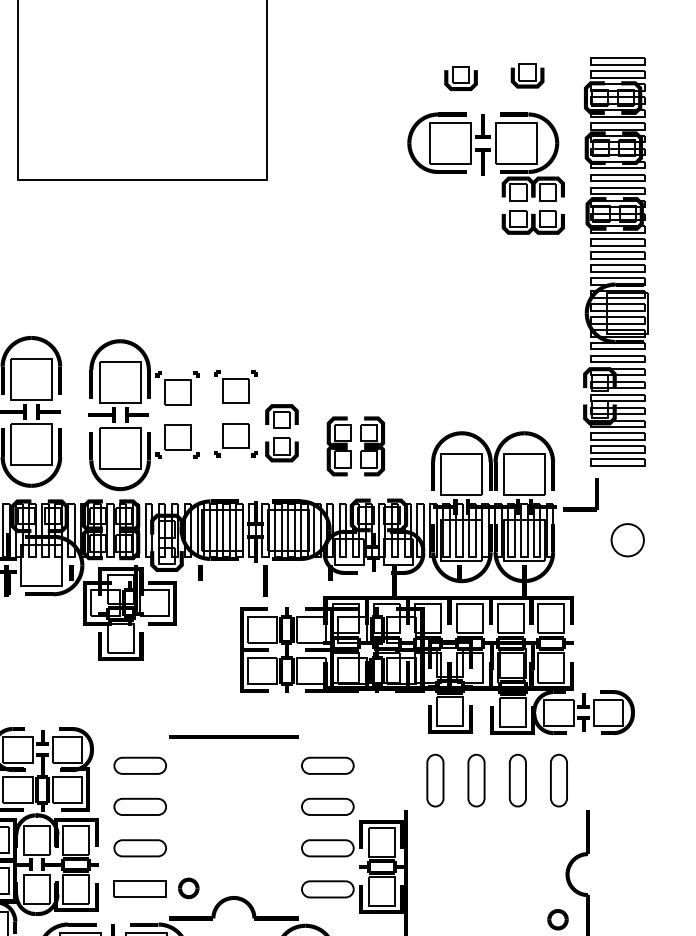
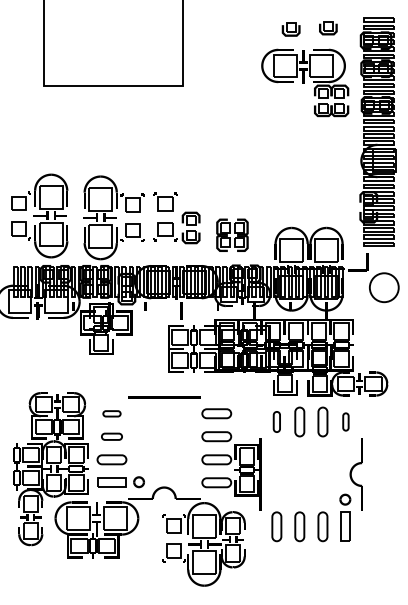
circle: (628, 539) -> (384, 287), size x1.6
part: (139, 765) -> (111, 413), size x0.6
part: (434, 779) -> (276, 421), size x0.7
part: (558, 779) -> (345, 421), size x0.6
part: (139, 806) -> (111, 436), size x0.7

